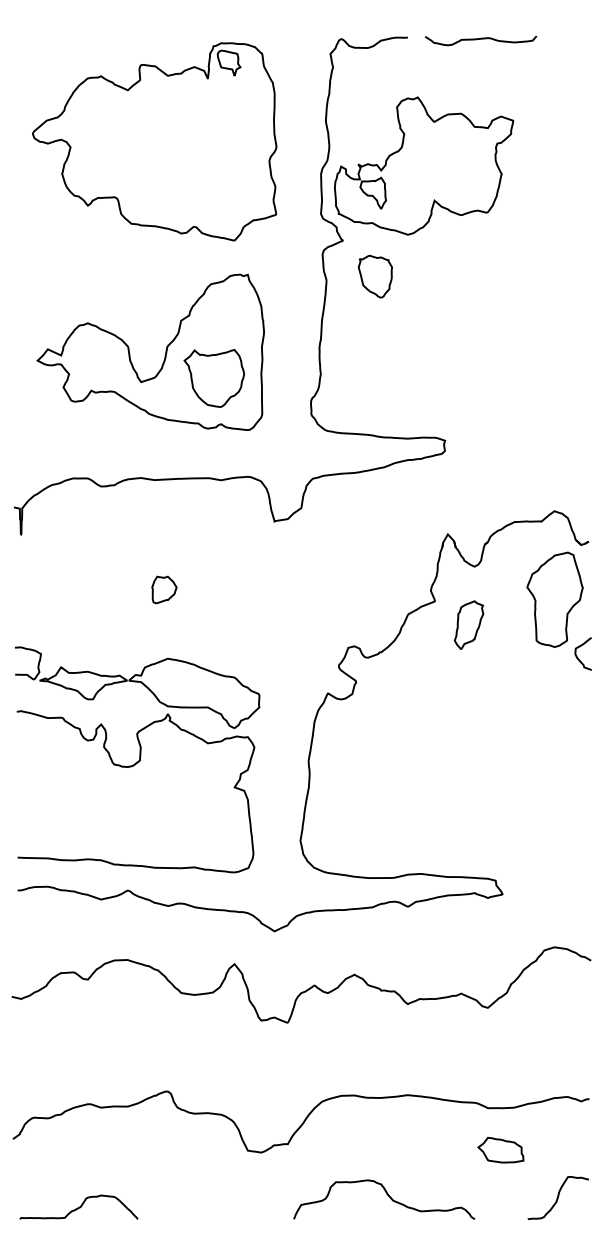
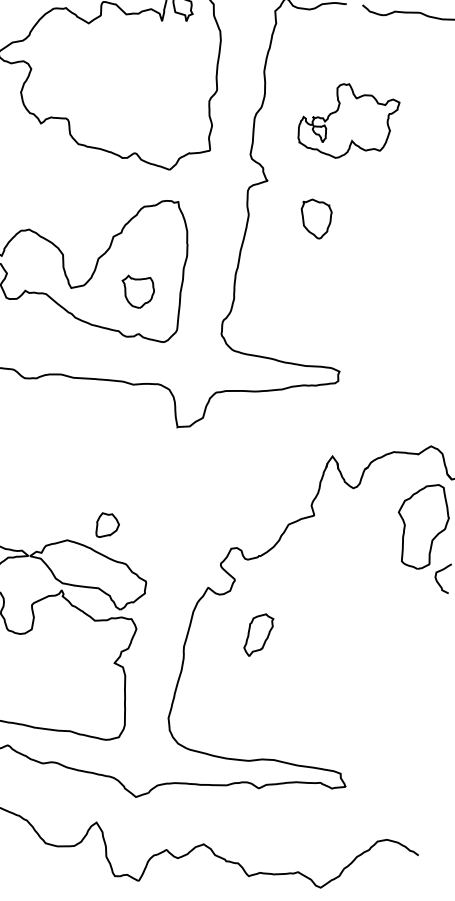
part: (424, 165) -> (348, 121), size x0.6
part: (374, 276) -> (315, 218), moved
part: (214, 378) -> (137, 292), size x0.6
part: (164, 589) -> (107, 525), moved
part: (468, 624) -> (258, 634), moved

